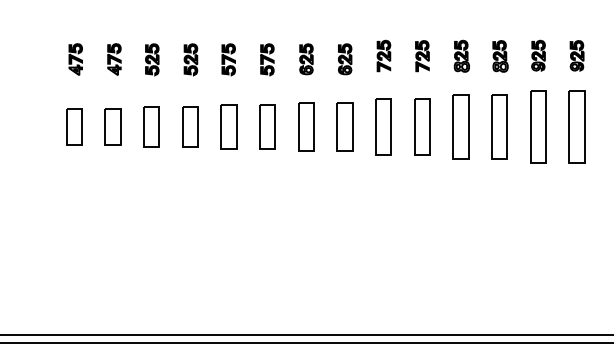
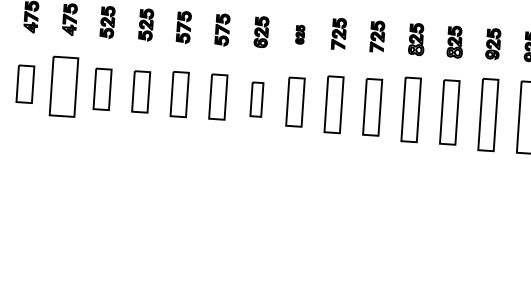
part: (345, 59) -> (300, 34), size x0.6
part: (112, 126) -> (63, 86), size x1.6
part: (306, 126) -> (257, 99), size x0.7

